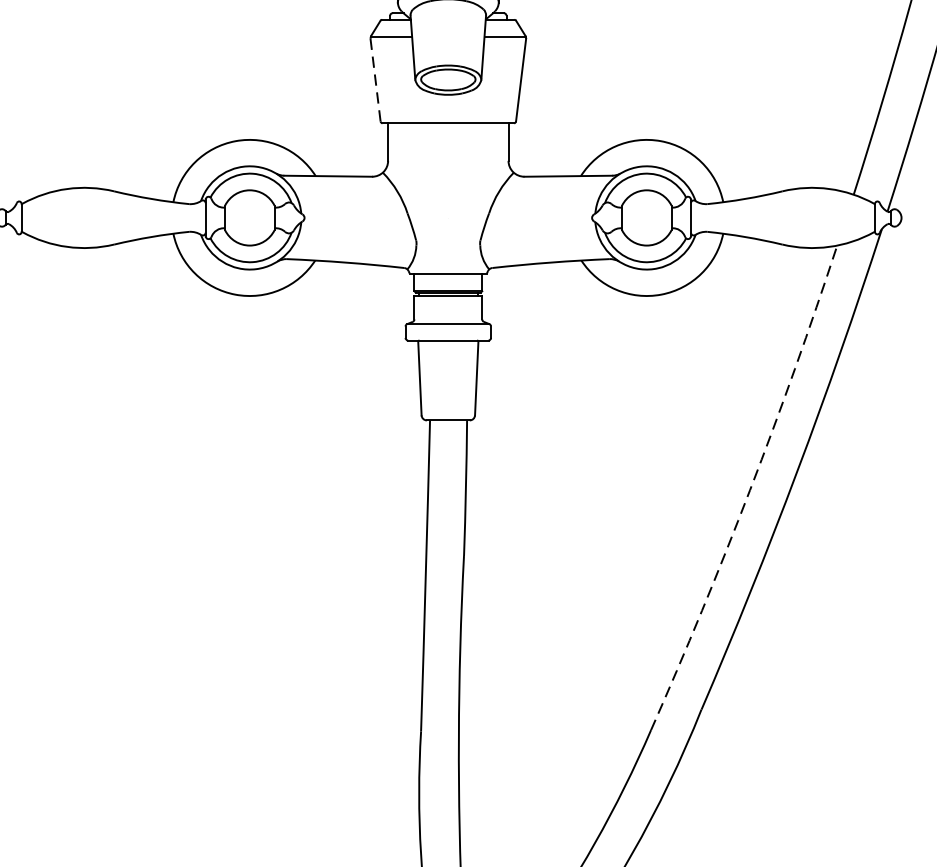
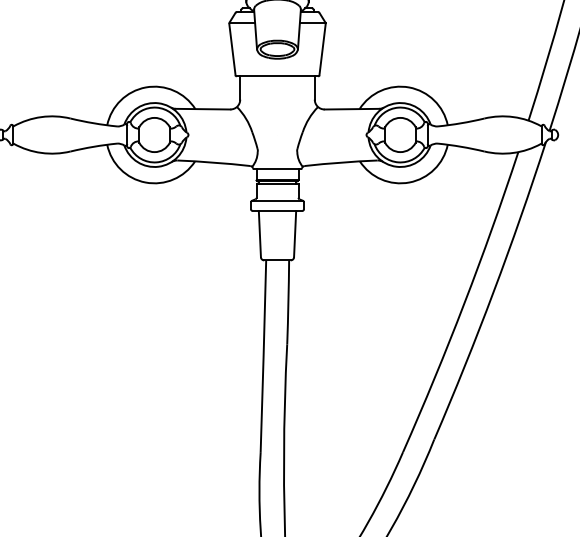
line: (375, 79) -> (232, 49), dashed -> solid
arc: (750, 490) -> (464, 303), dashed -> solid

